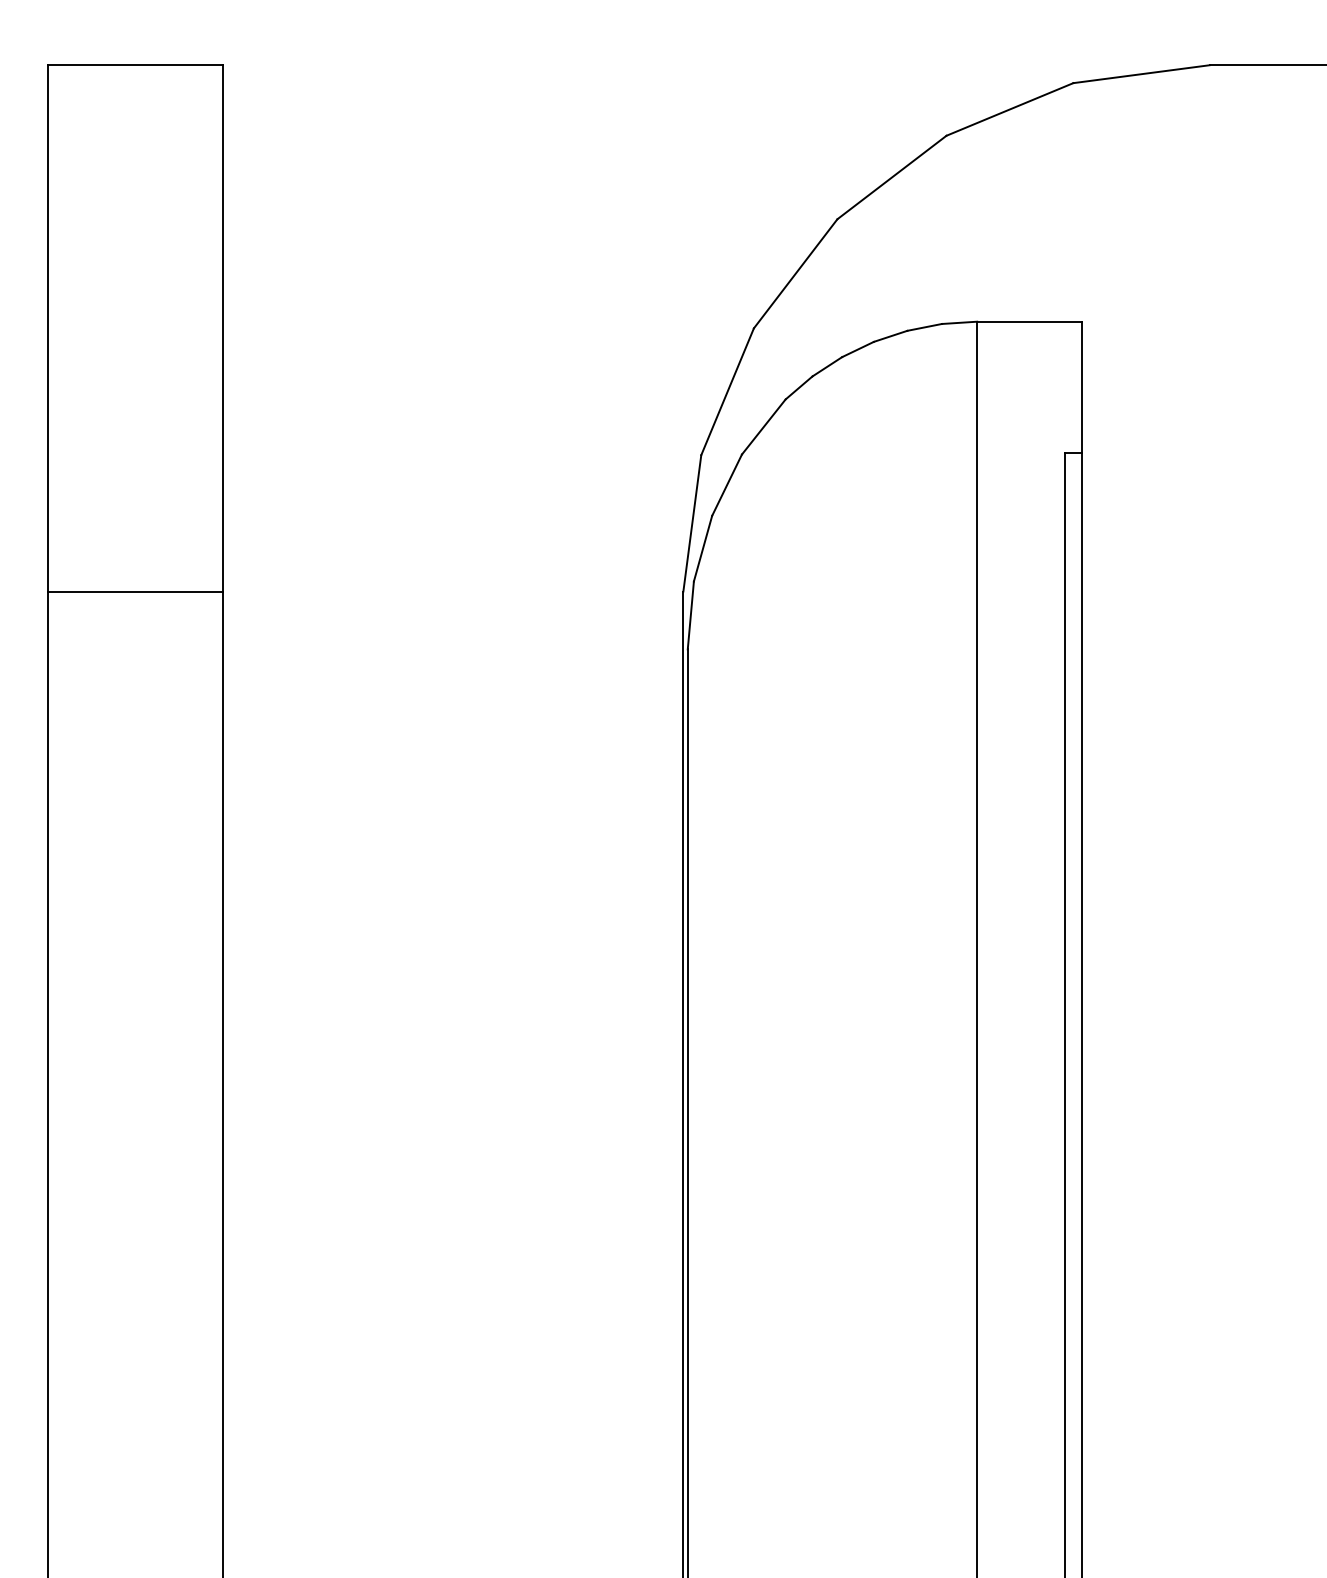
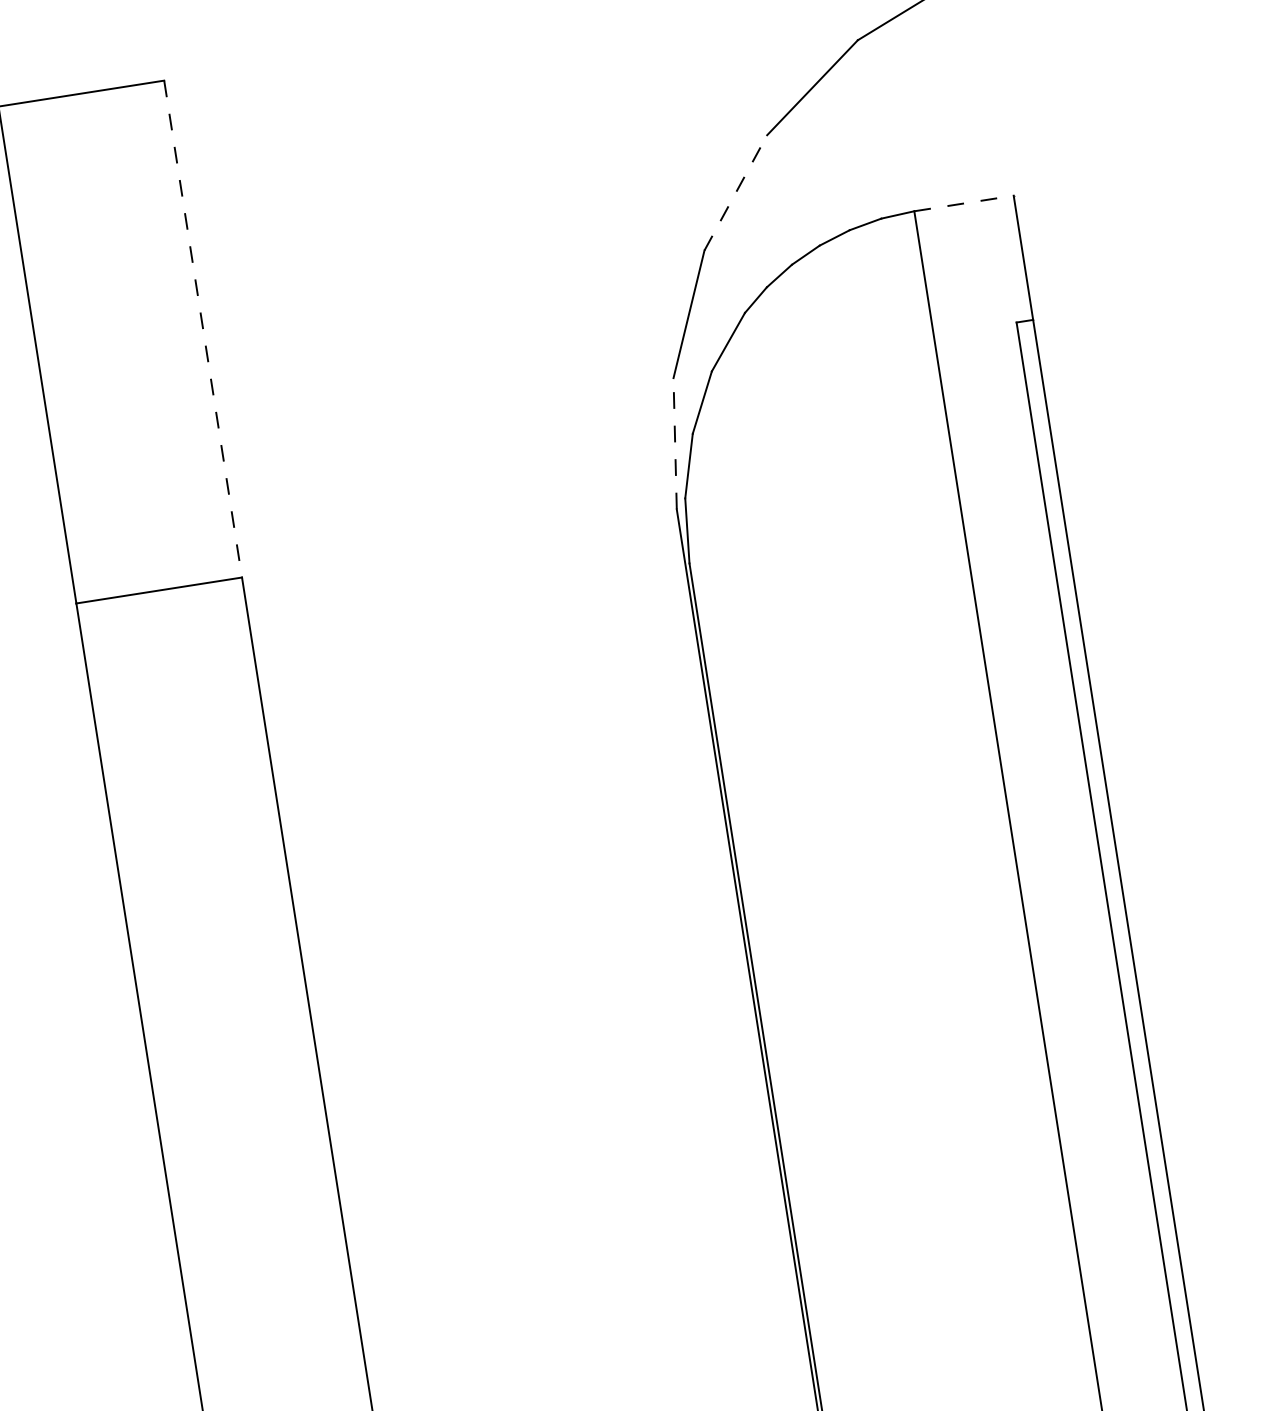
line: (795, 273) -> (735, 192), solid -> dashed
line: (1029, 321) -> (963, 203), solid -> dashed
line: (222, 328) -> (202, 329), solid -> dashed
line: (692, 523) -> (675, 443), solid -> dashed

